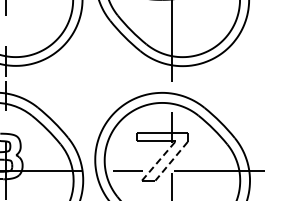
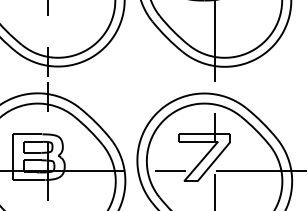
line: (159, 160) -> (201, 161), dashed -> solid
line: (171, 161) -> (213, 162), dashed -> solid

